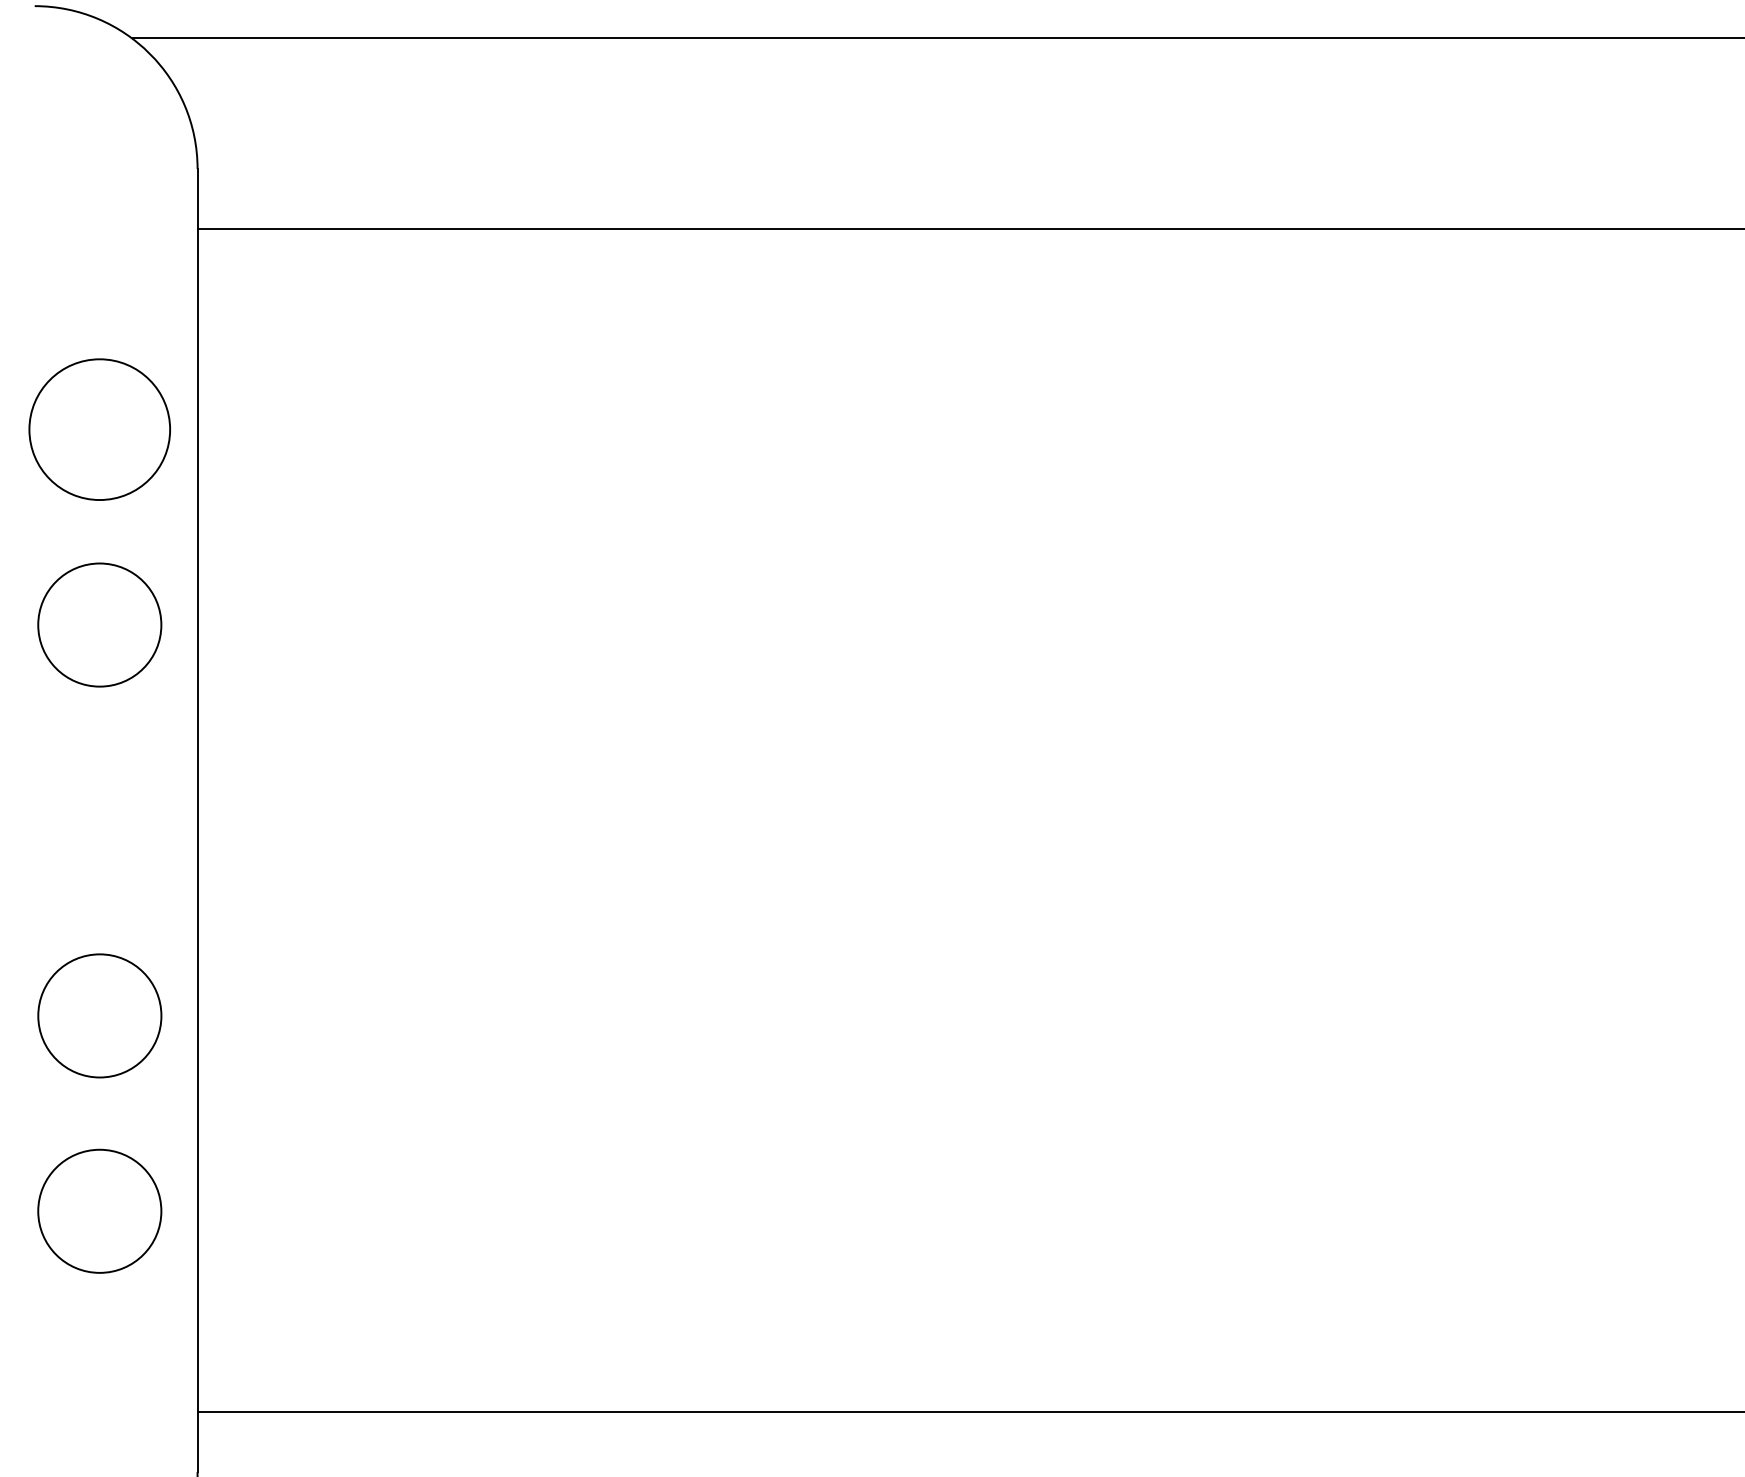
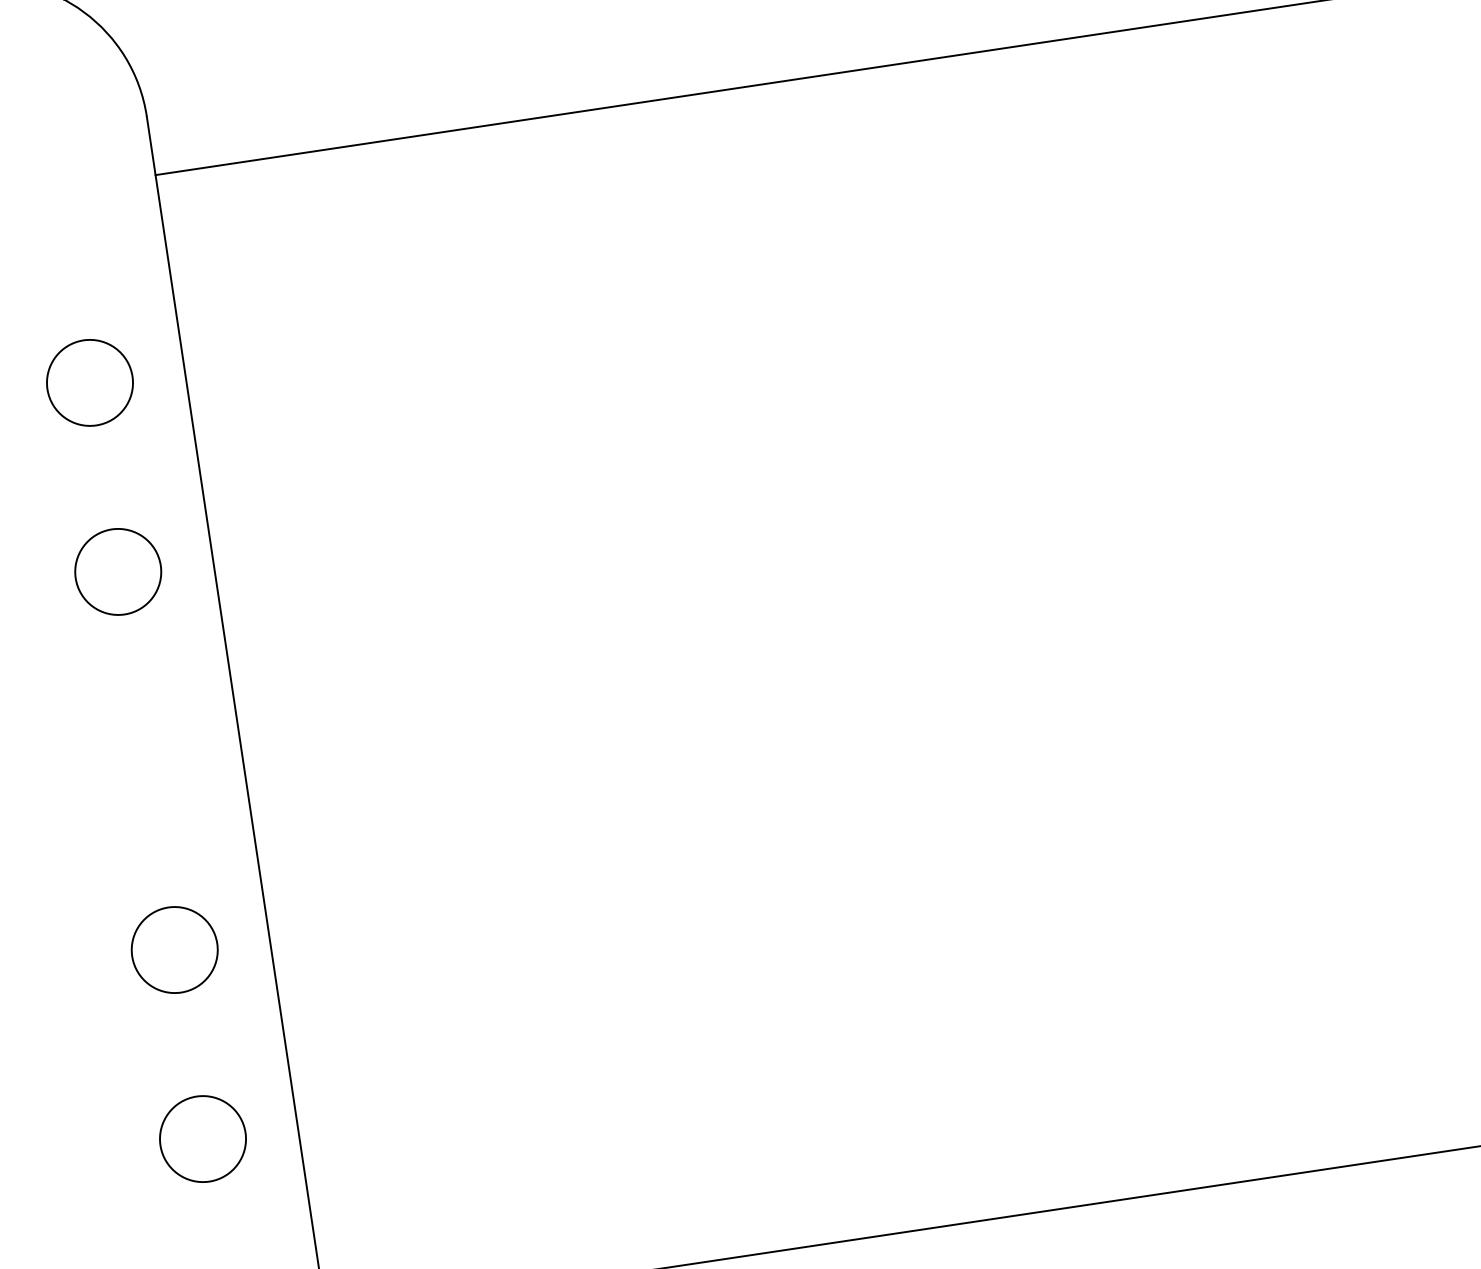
circle: (99, 429) -> (89, 382), size x0.62
circle: (99, 624) -> (117, 571), size x0.71
circle: (99, 1015) -> (174, 949), size x0.71
circle: (99, 1211) -> (202, 1139), size x0.71

